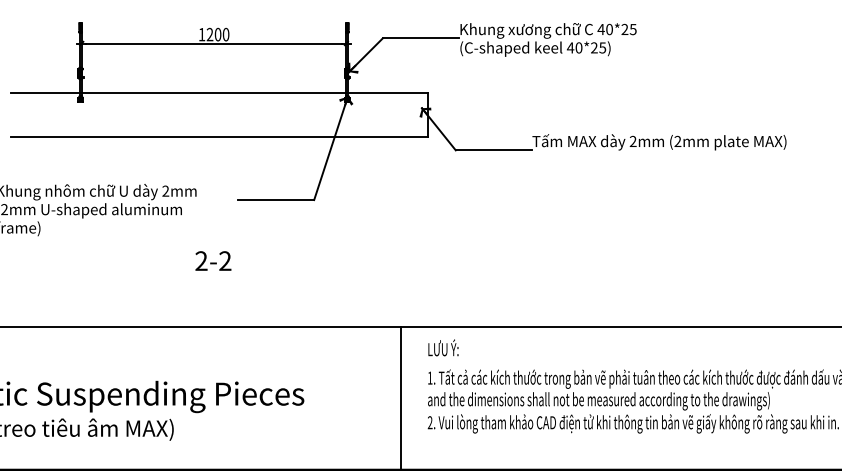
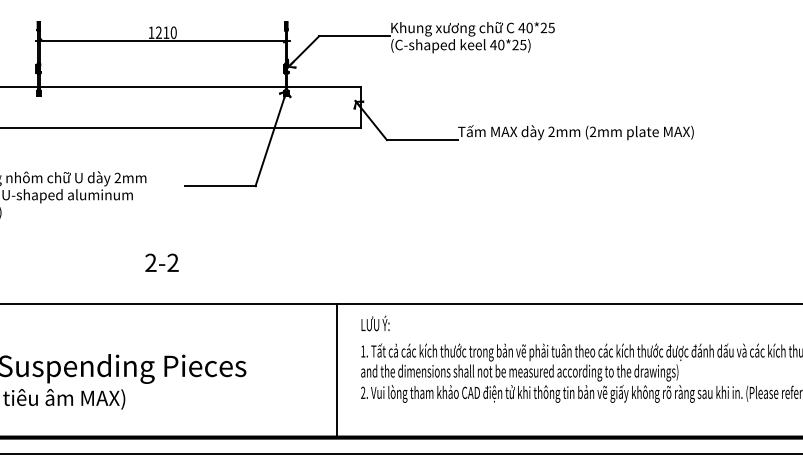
text: (218, 34) -> (166, 32), 1200 -> 1210
text: (212, 260) -> (161, 262), moved

